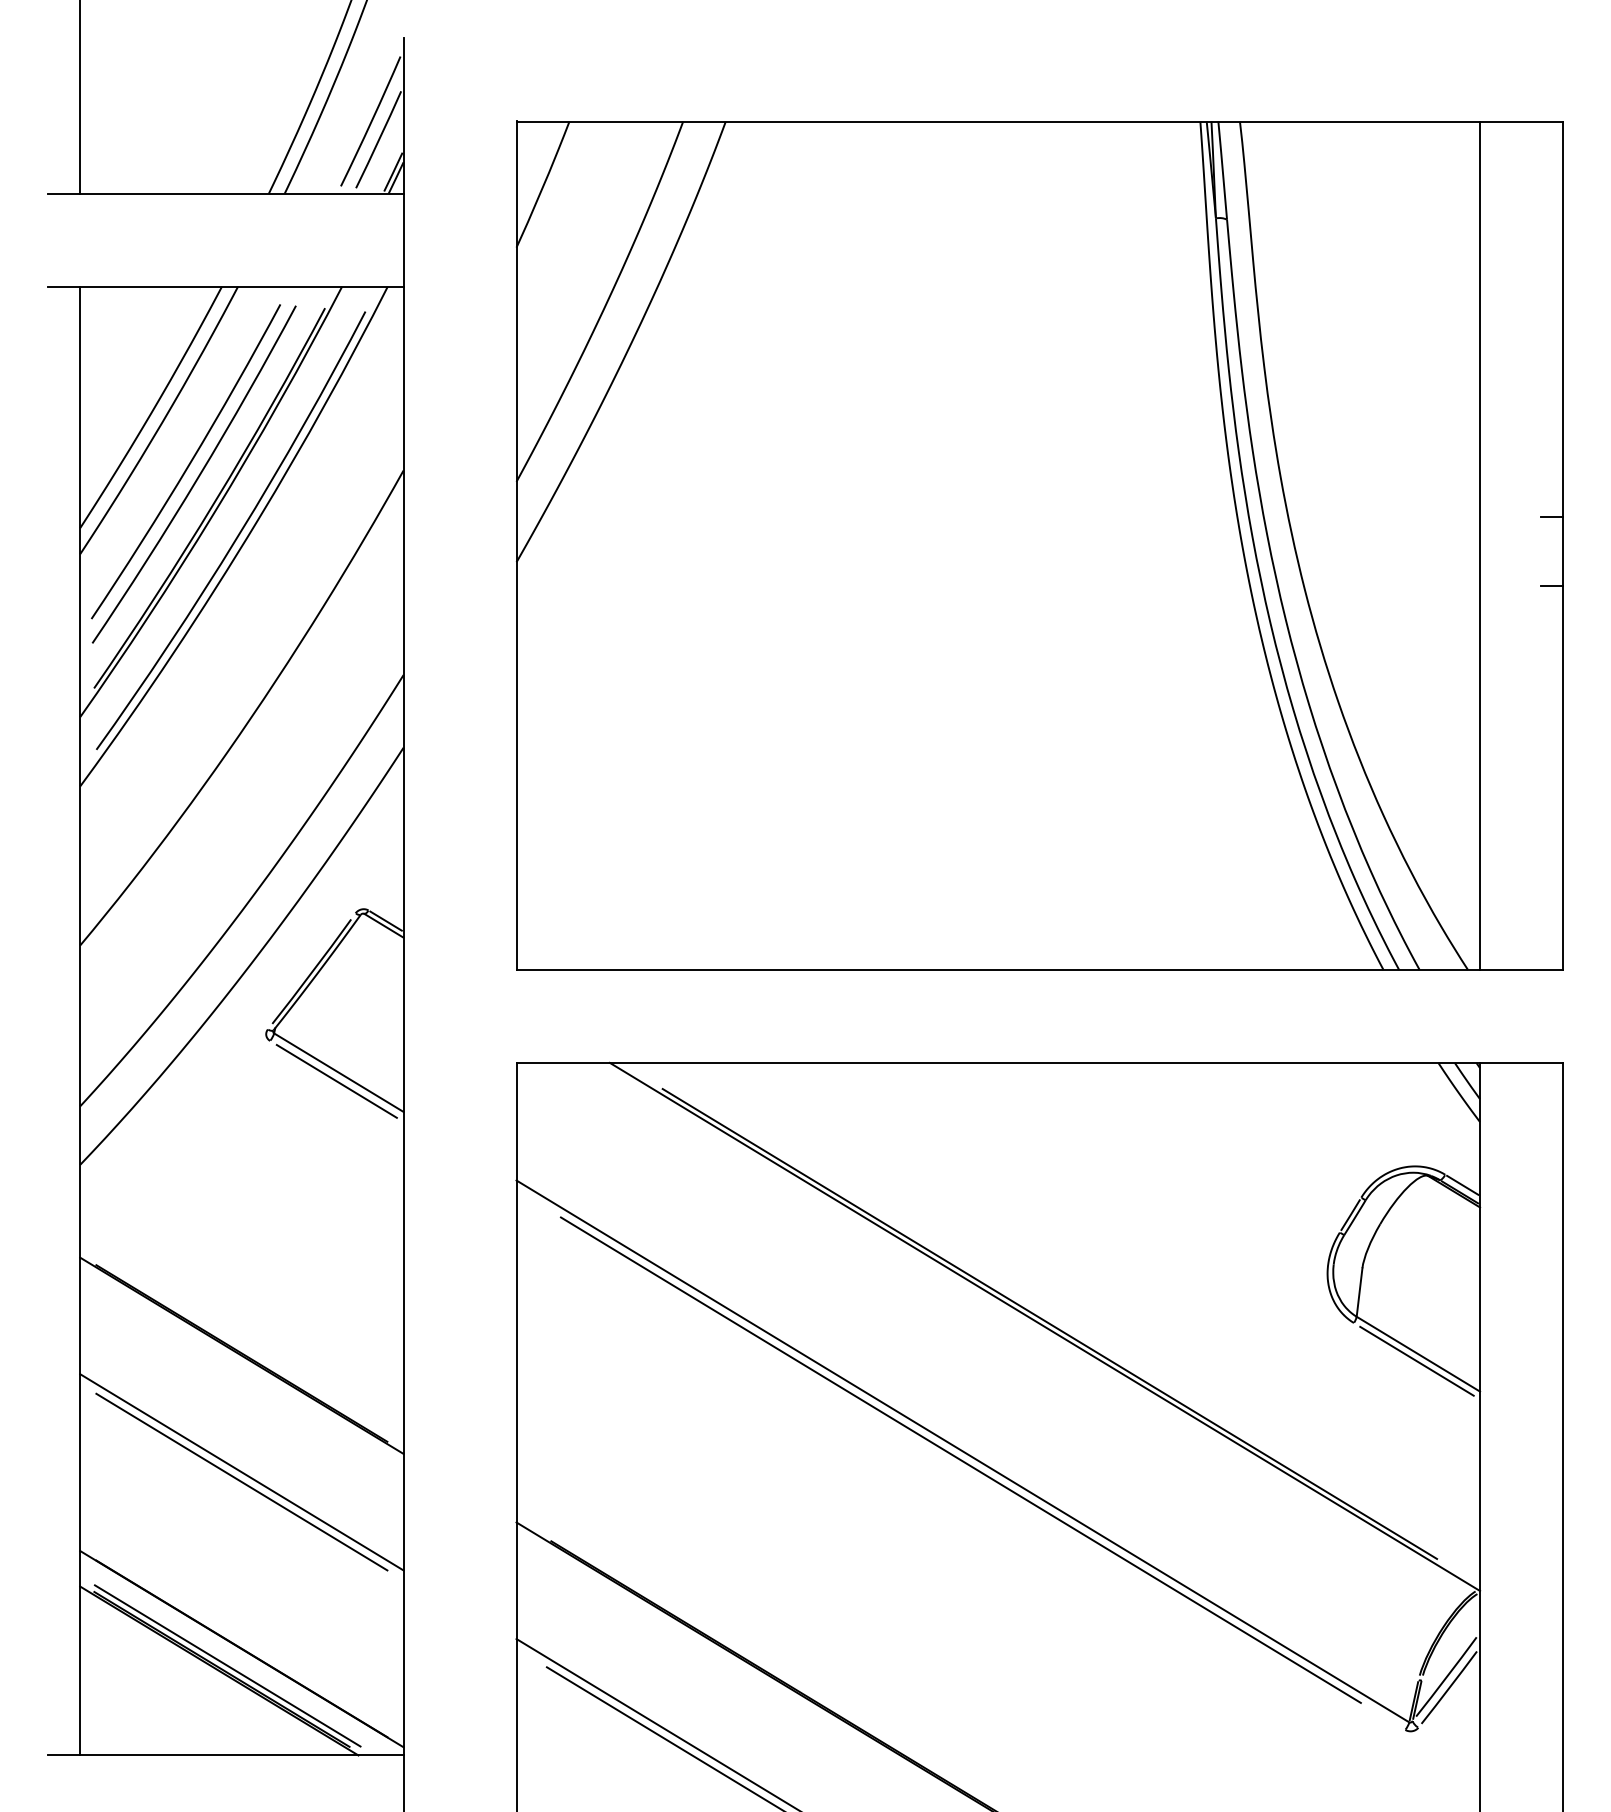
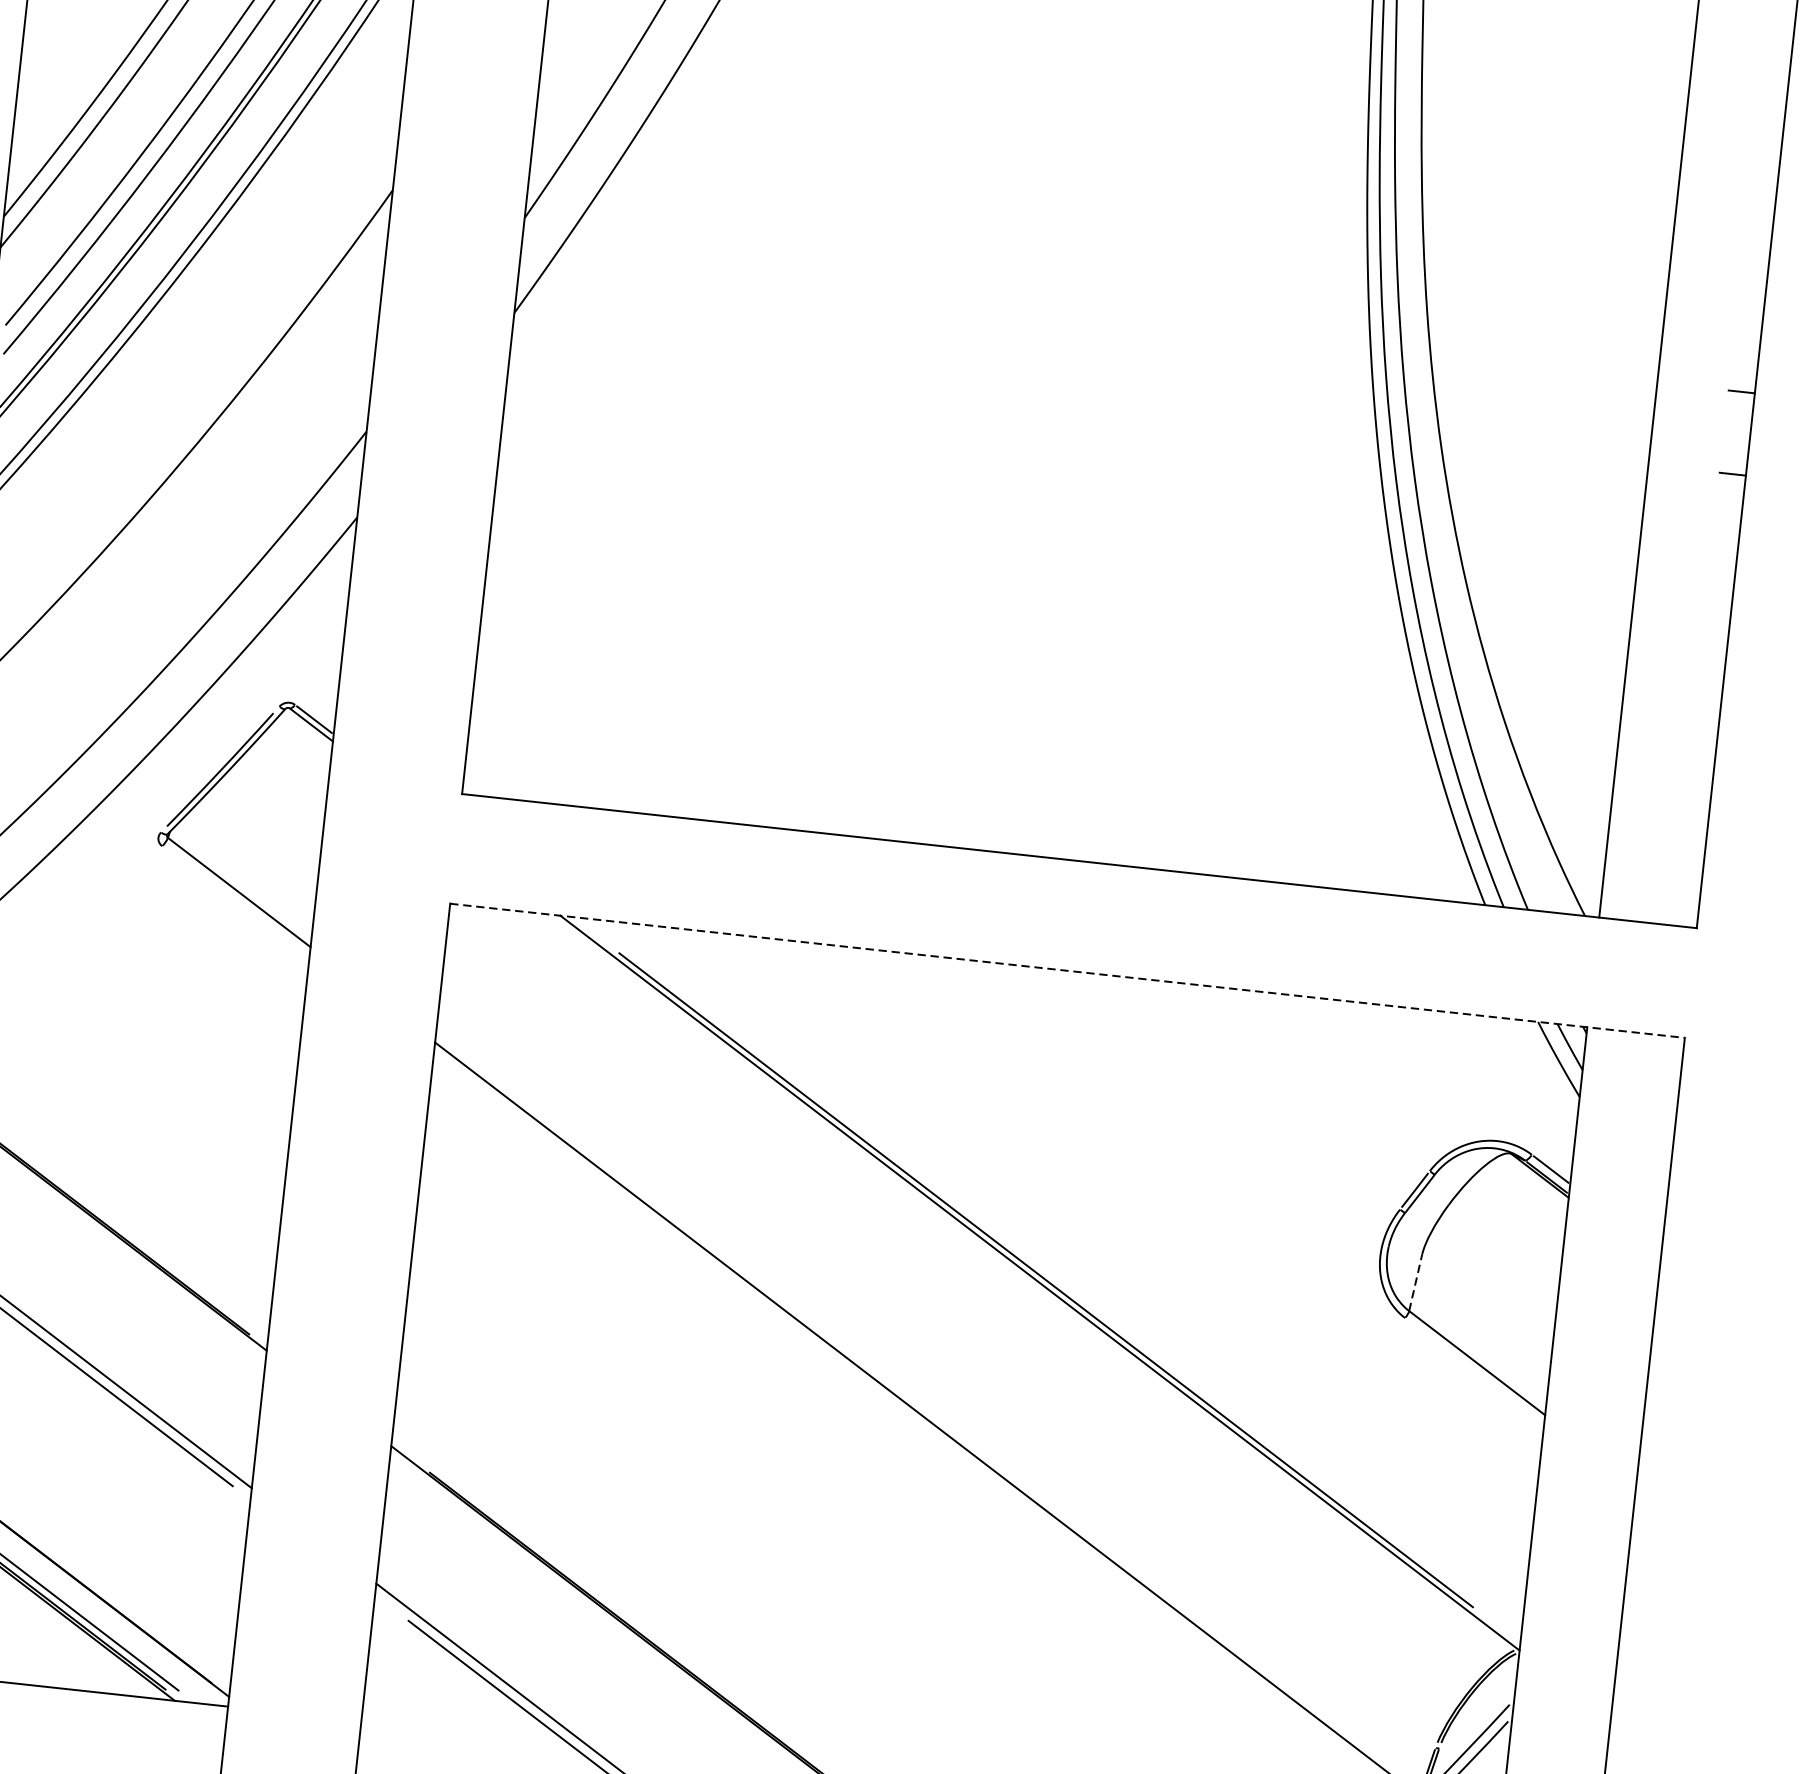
line: (1040, 1062) -> (1068, 970), solid -> dashed
line: (336, 1080) -> (235, 901), removed
line: (1359, 1292) -> (1415, 1282), solid -> dashed
line: (1416, 1360) -> (1474, 1370), removed
line: (960, 1459) -> (923, 1428), removed

